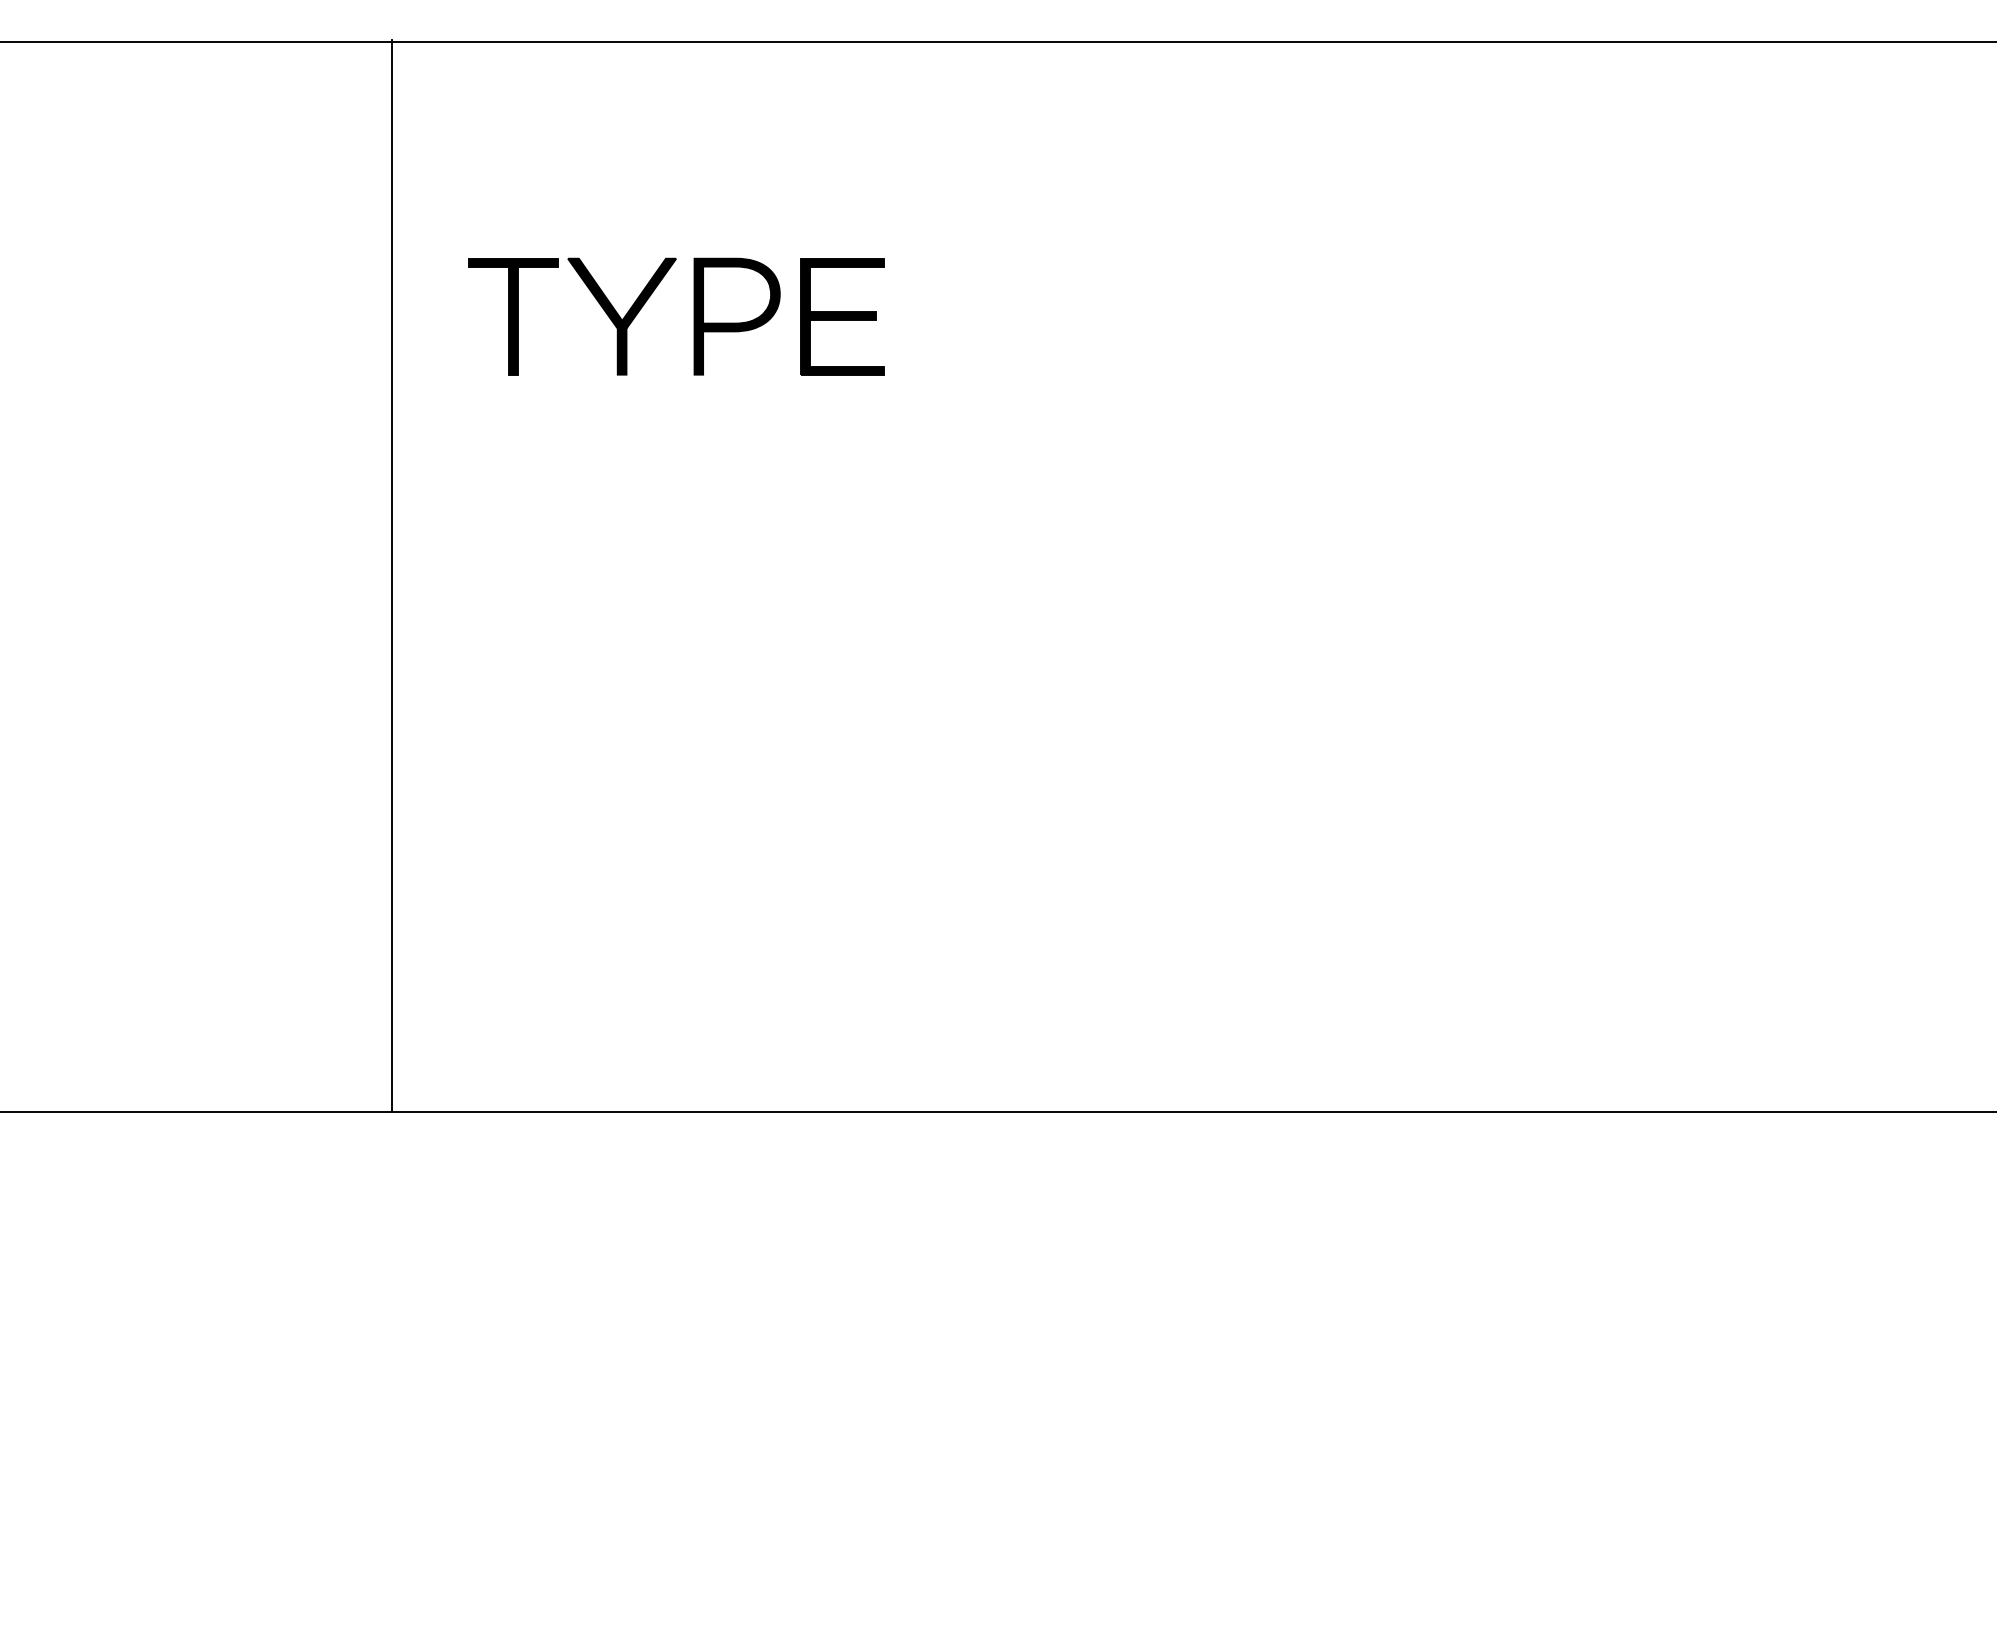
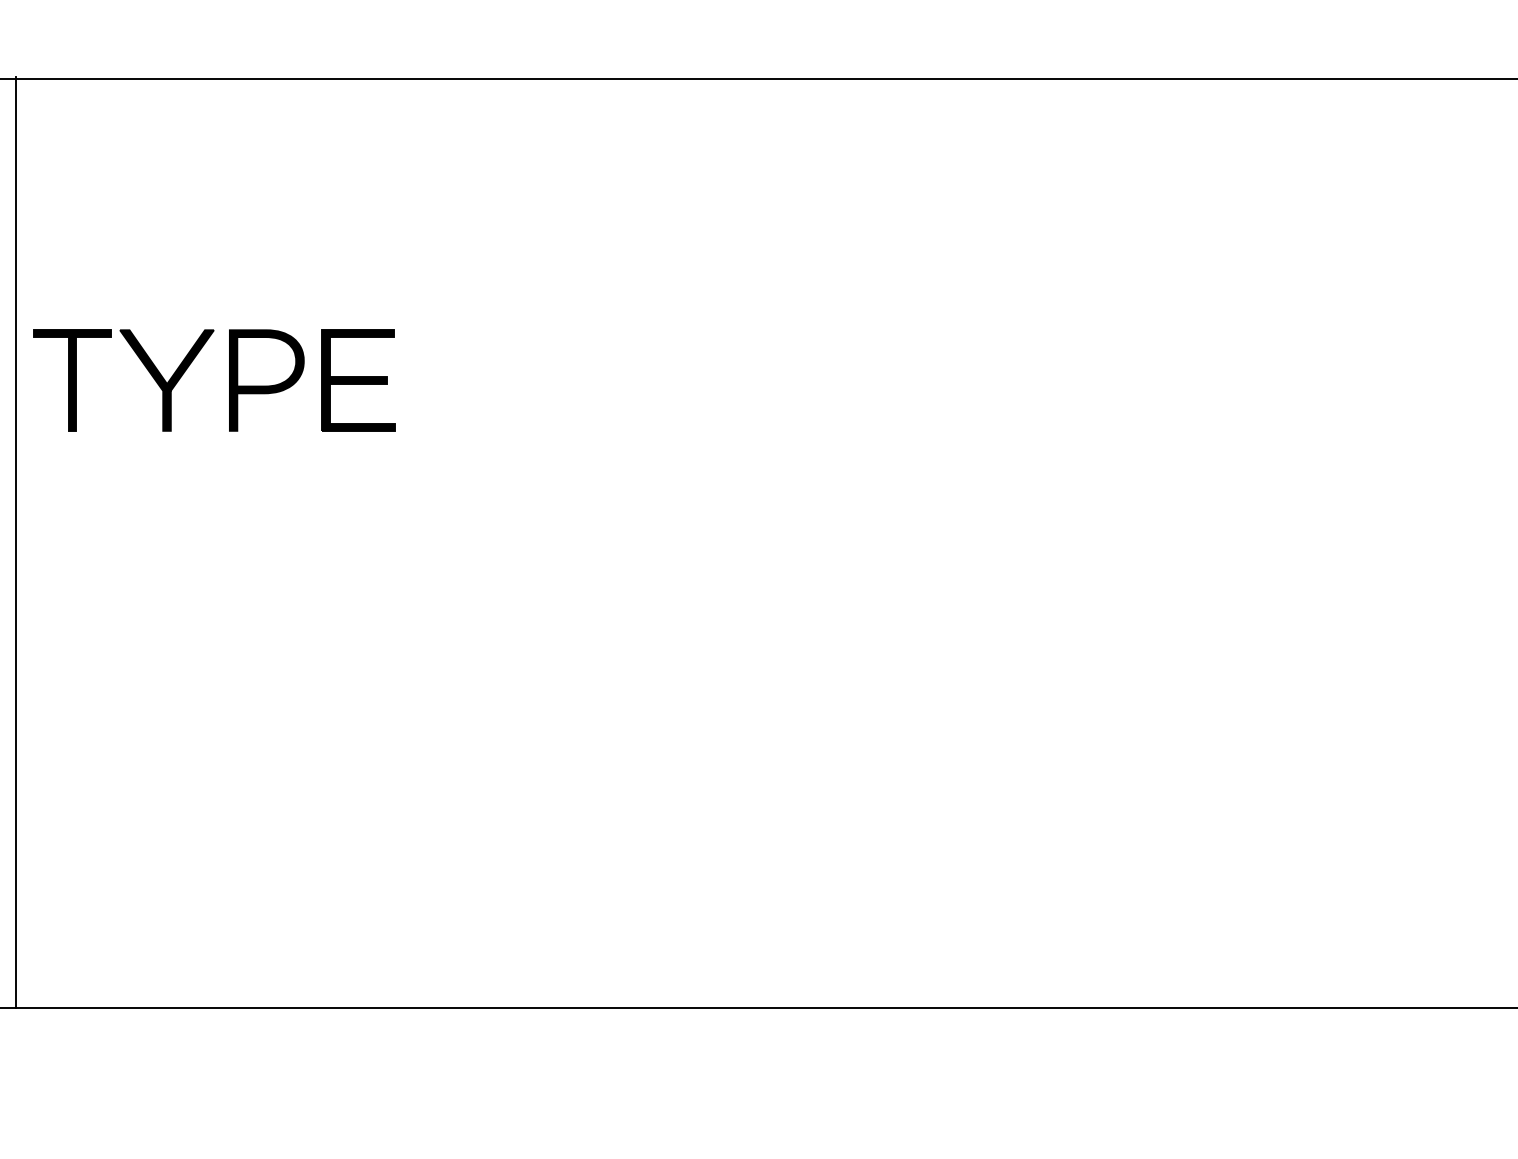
part: (693, 316) -> (228, 380), moved

